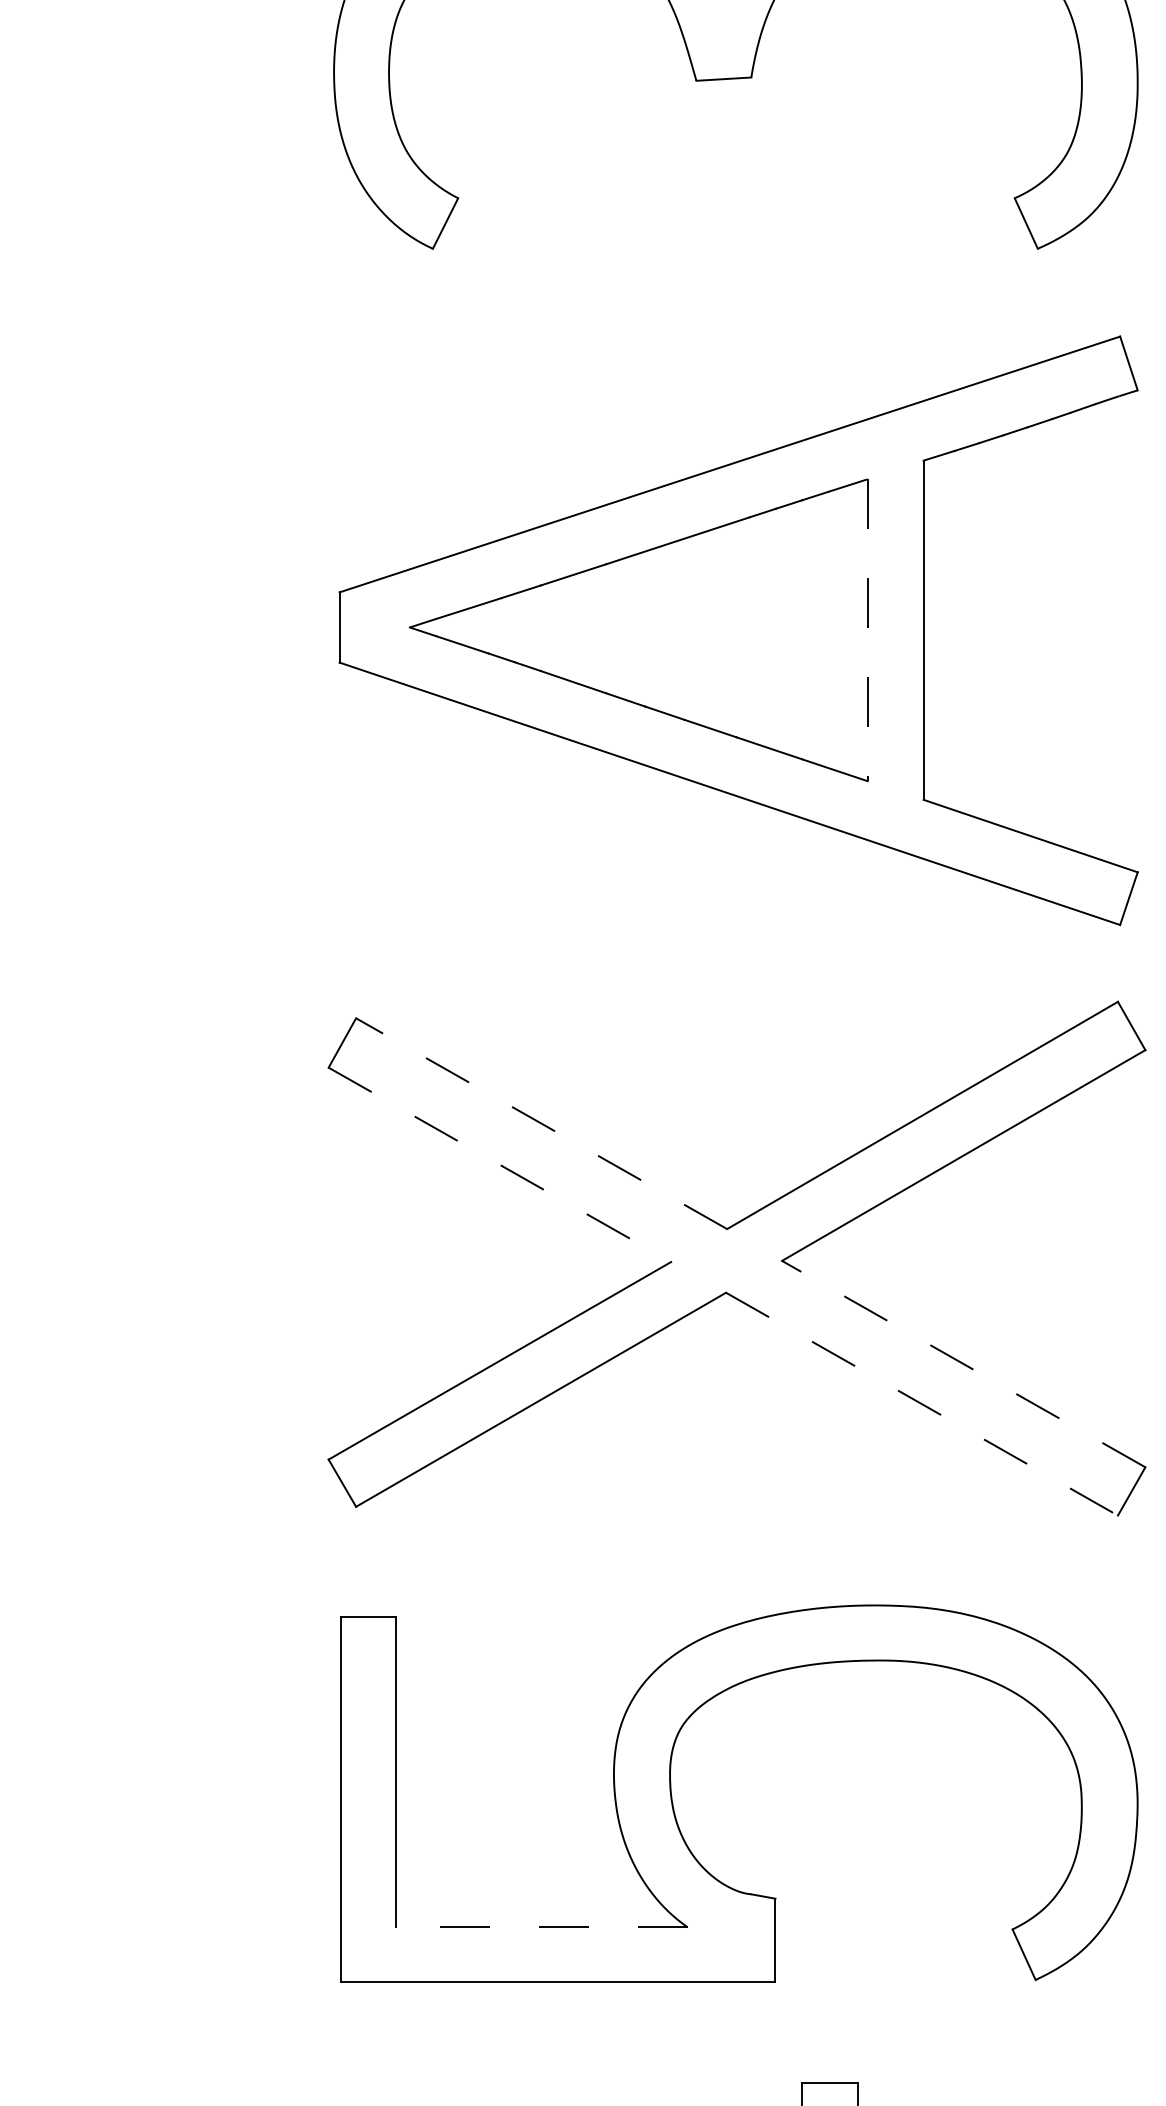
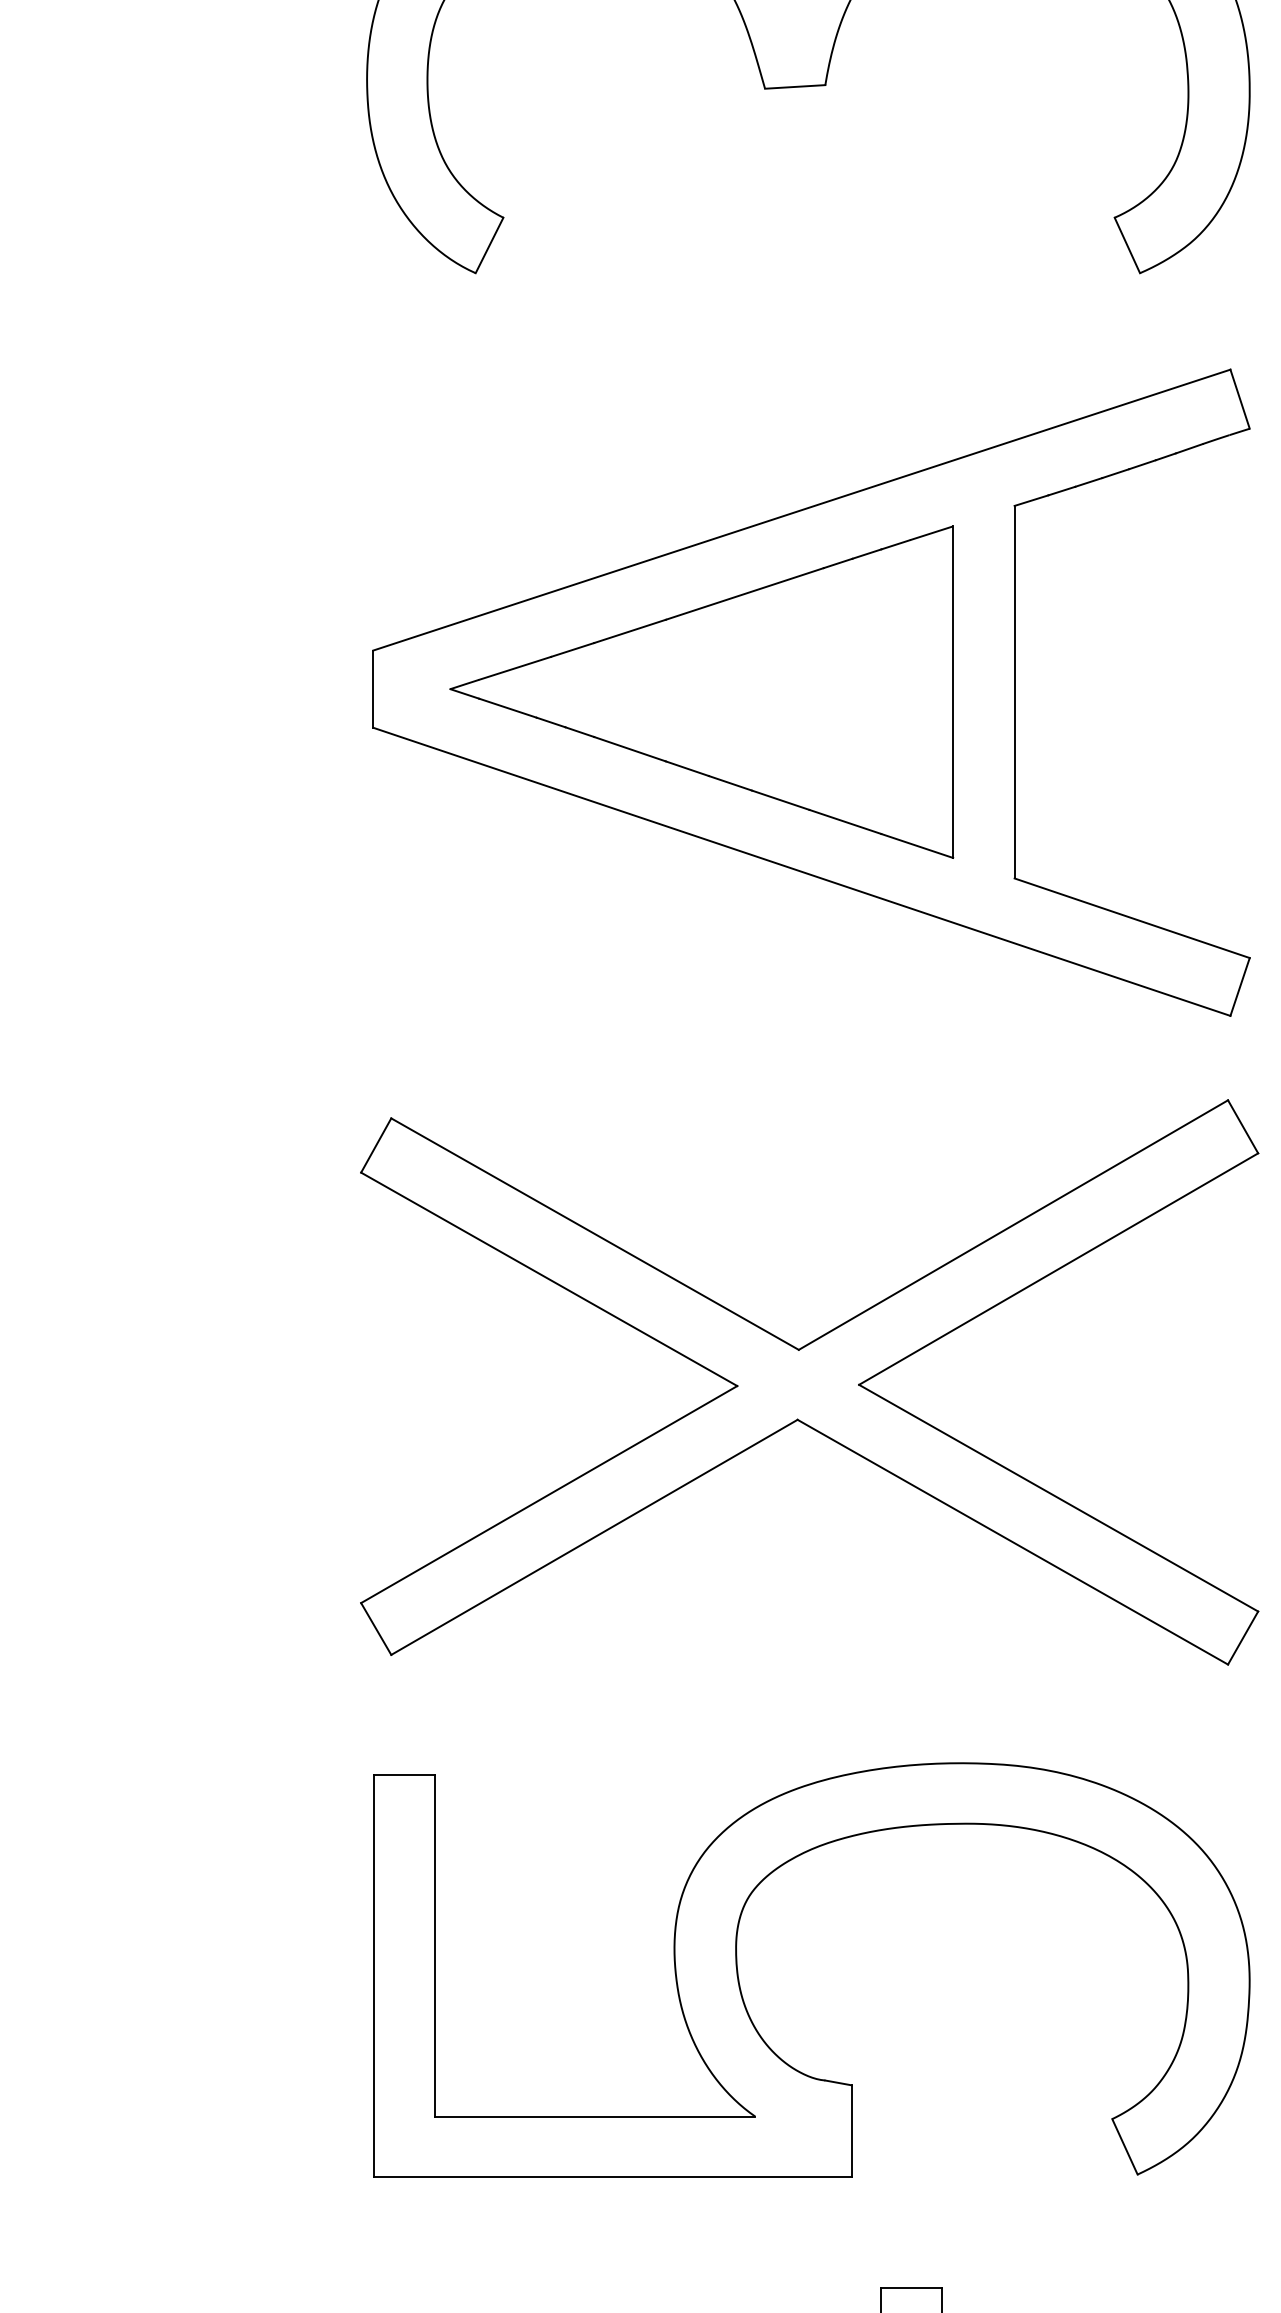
line: (867, 630) -> (953, 692), dashed -> solid
line: (541, 1123) -> (594, 1233), dashed -> solid
line: (500, 1164) -> (549, 1279), dashed -> solid
line: (963, 1363) -> (1058, 1497), dashed -> solid
line: (921, 1404) -> (1012, 1542), dashed -> solid
line: (541, 1927) -> (594, 2116), dashed -> solid

